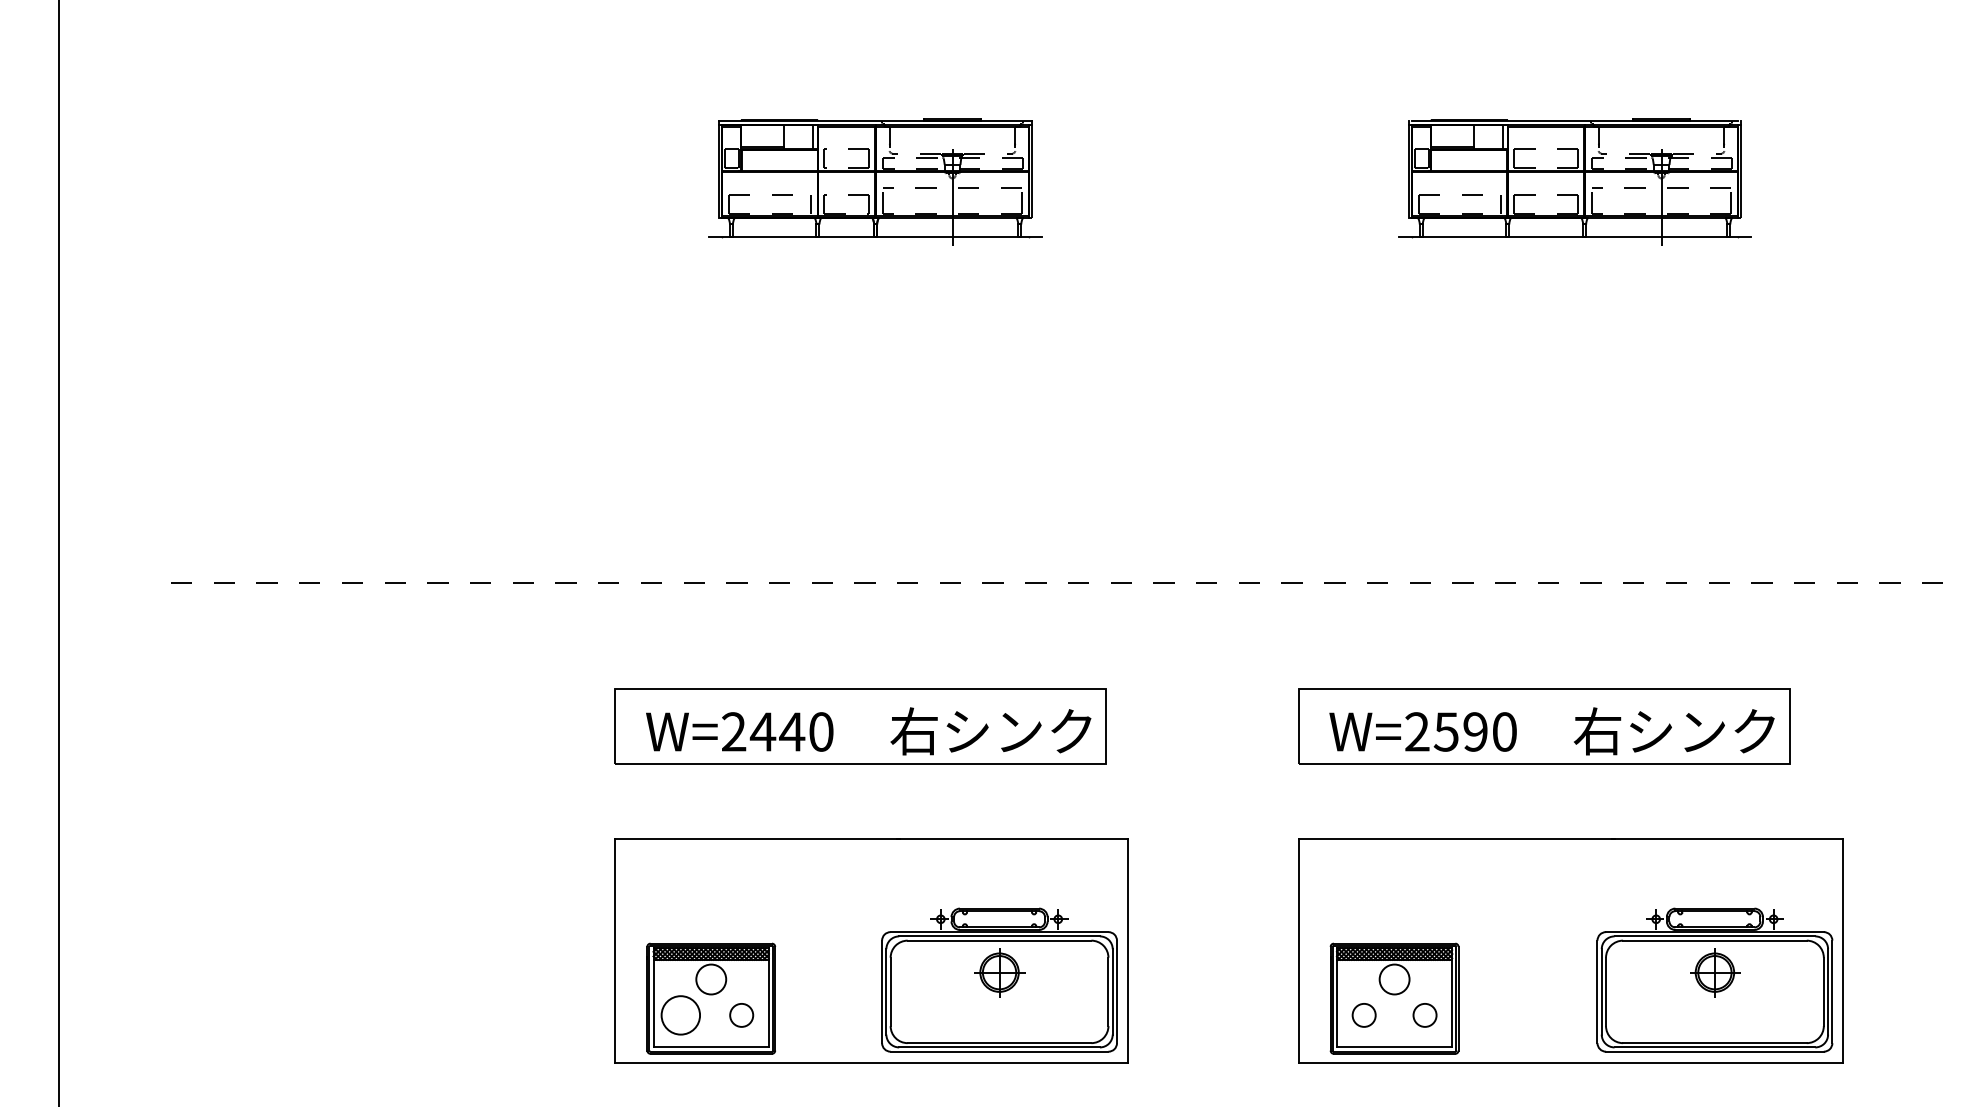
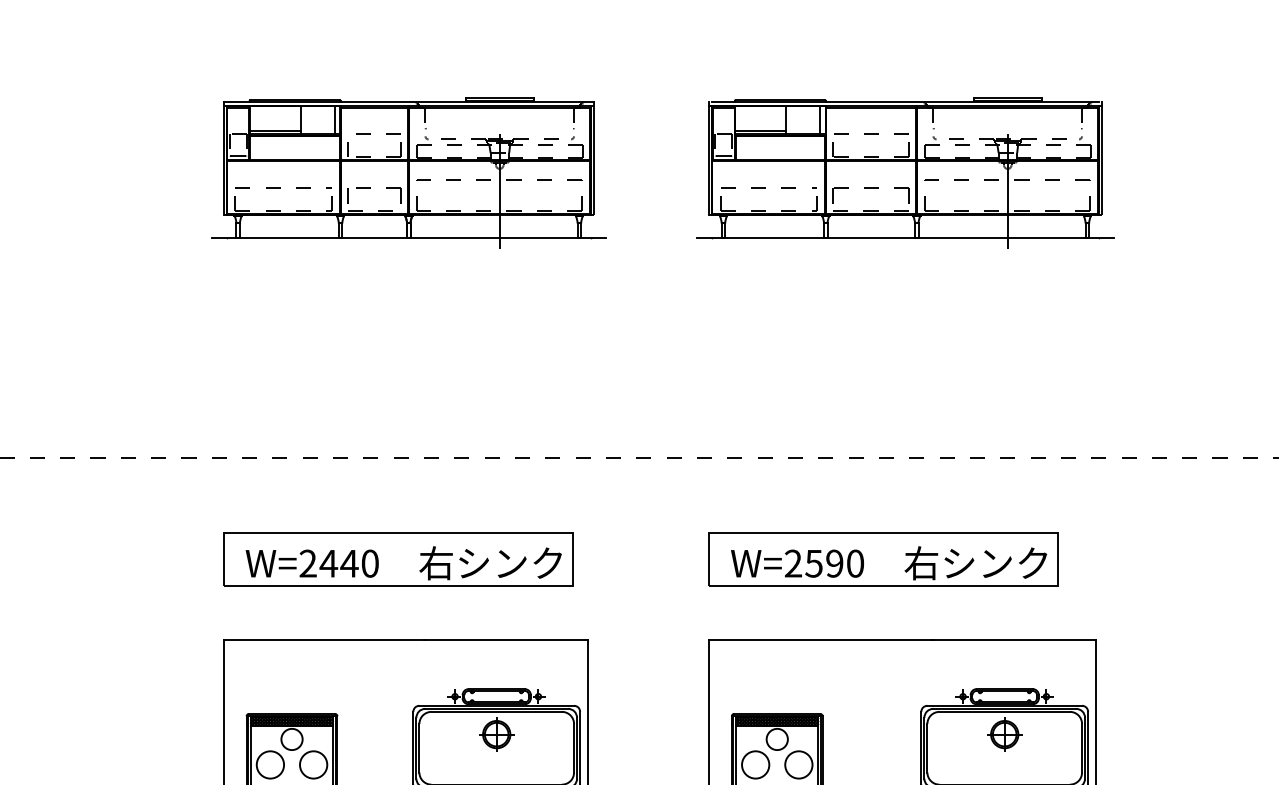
part: (875, 181) -> (408, 172), size x1.67
part: (1574, 181) -> (905, 172), size x1.67
circle: (741, 1015) -> (313, 765), size x1.67
circle: (1363, 1015) -> (755, 765), size x1.67
circle: (1424, 1015) -> (798, 765), size x1.67

